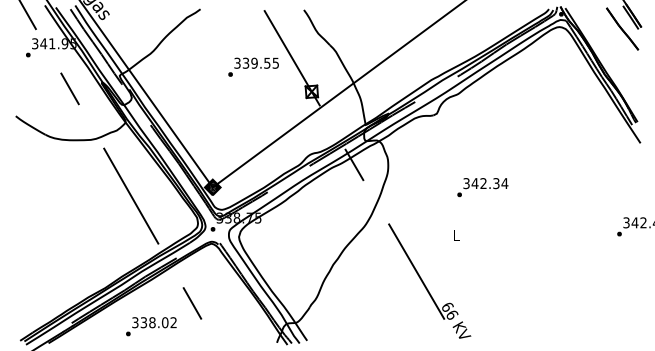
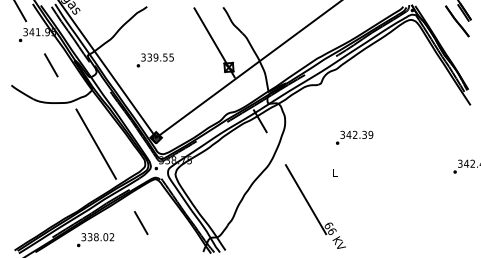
text: (253, 66) -> (155, 59), moved
text: (504, 183) -> (370, 134), 342.34 -> 342.39
text: (151, 326) -> (95, 239), moved

